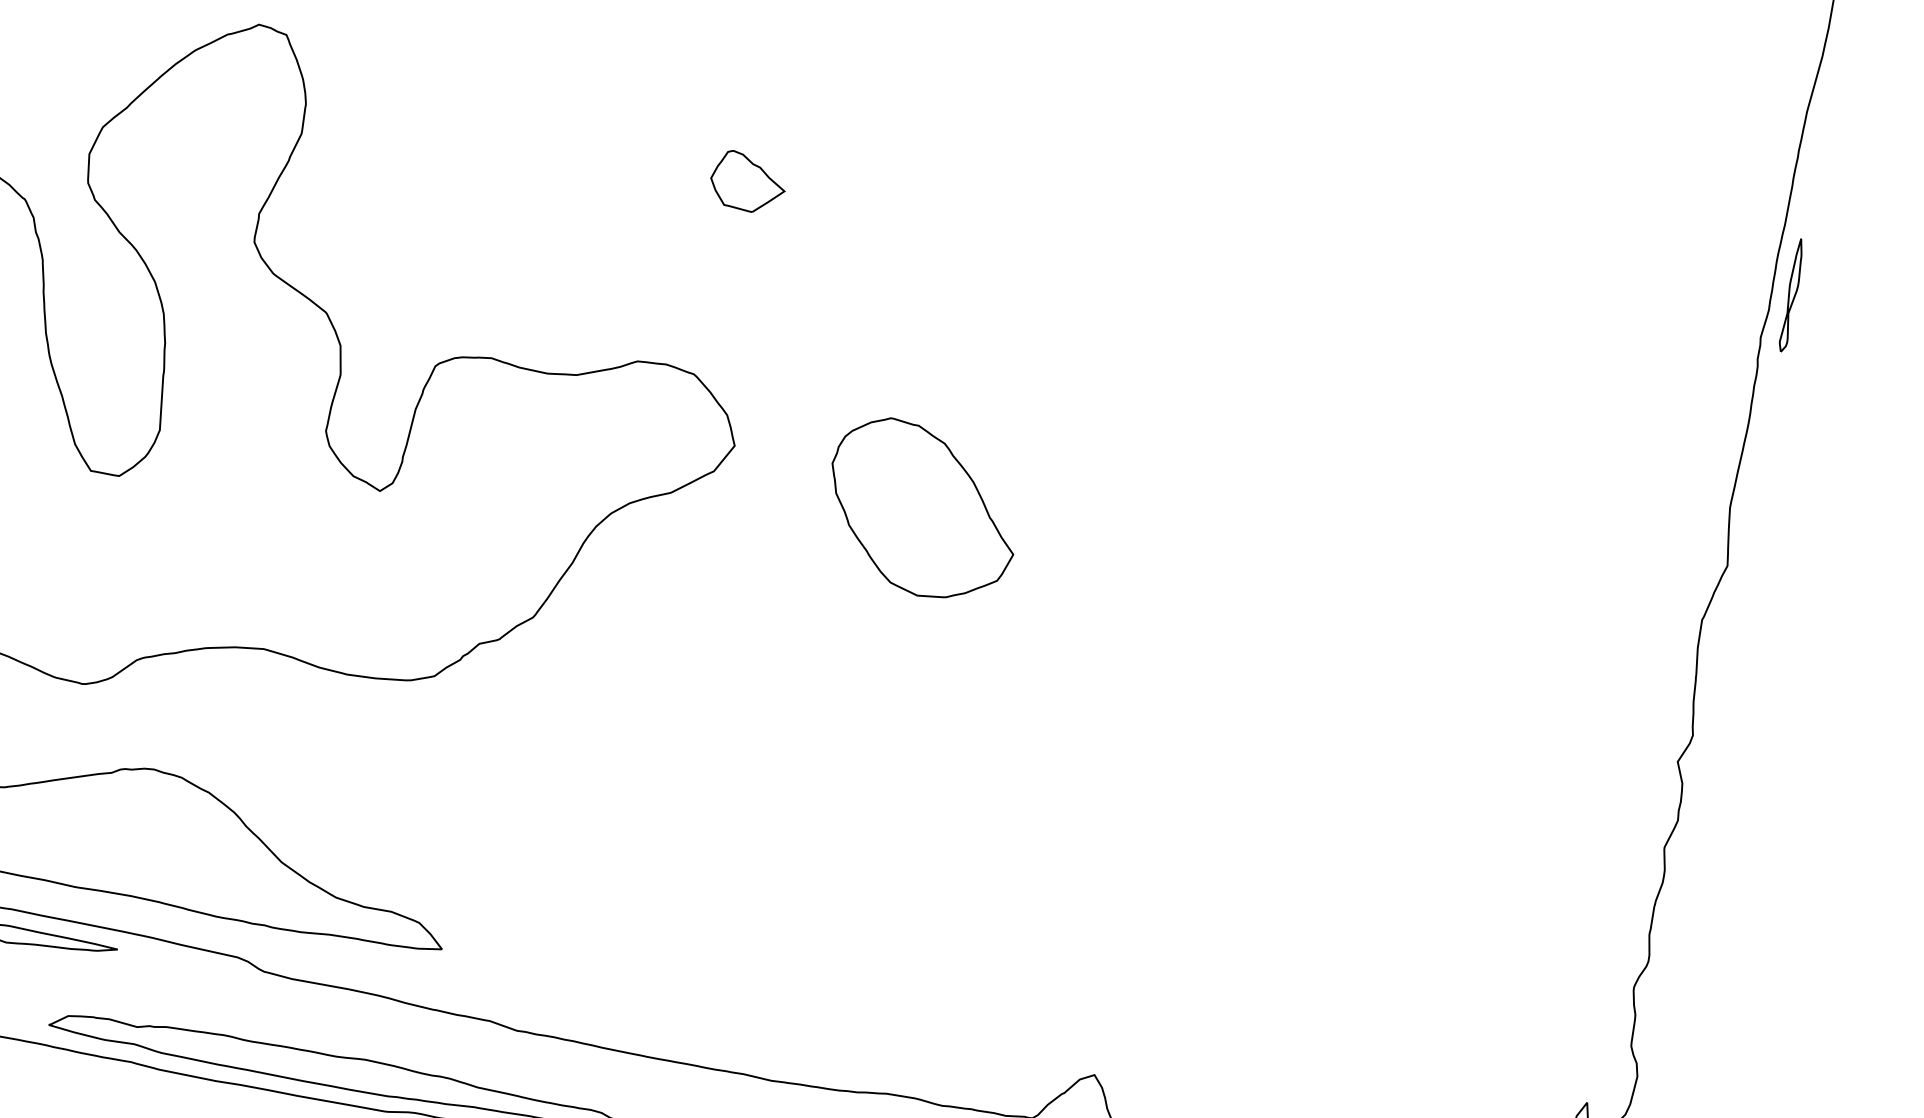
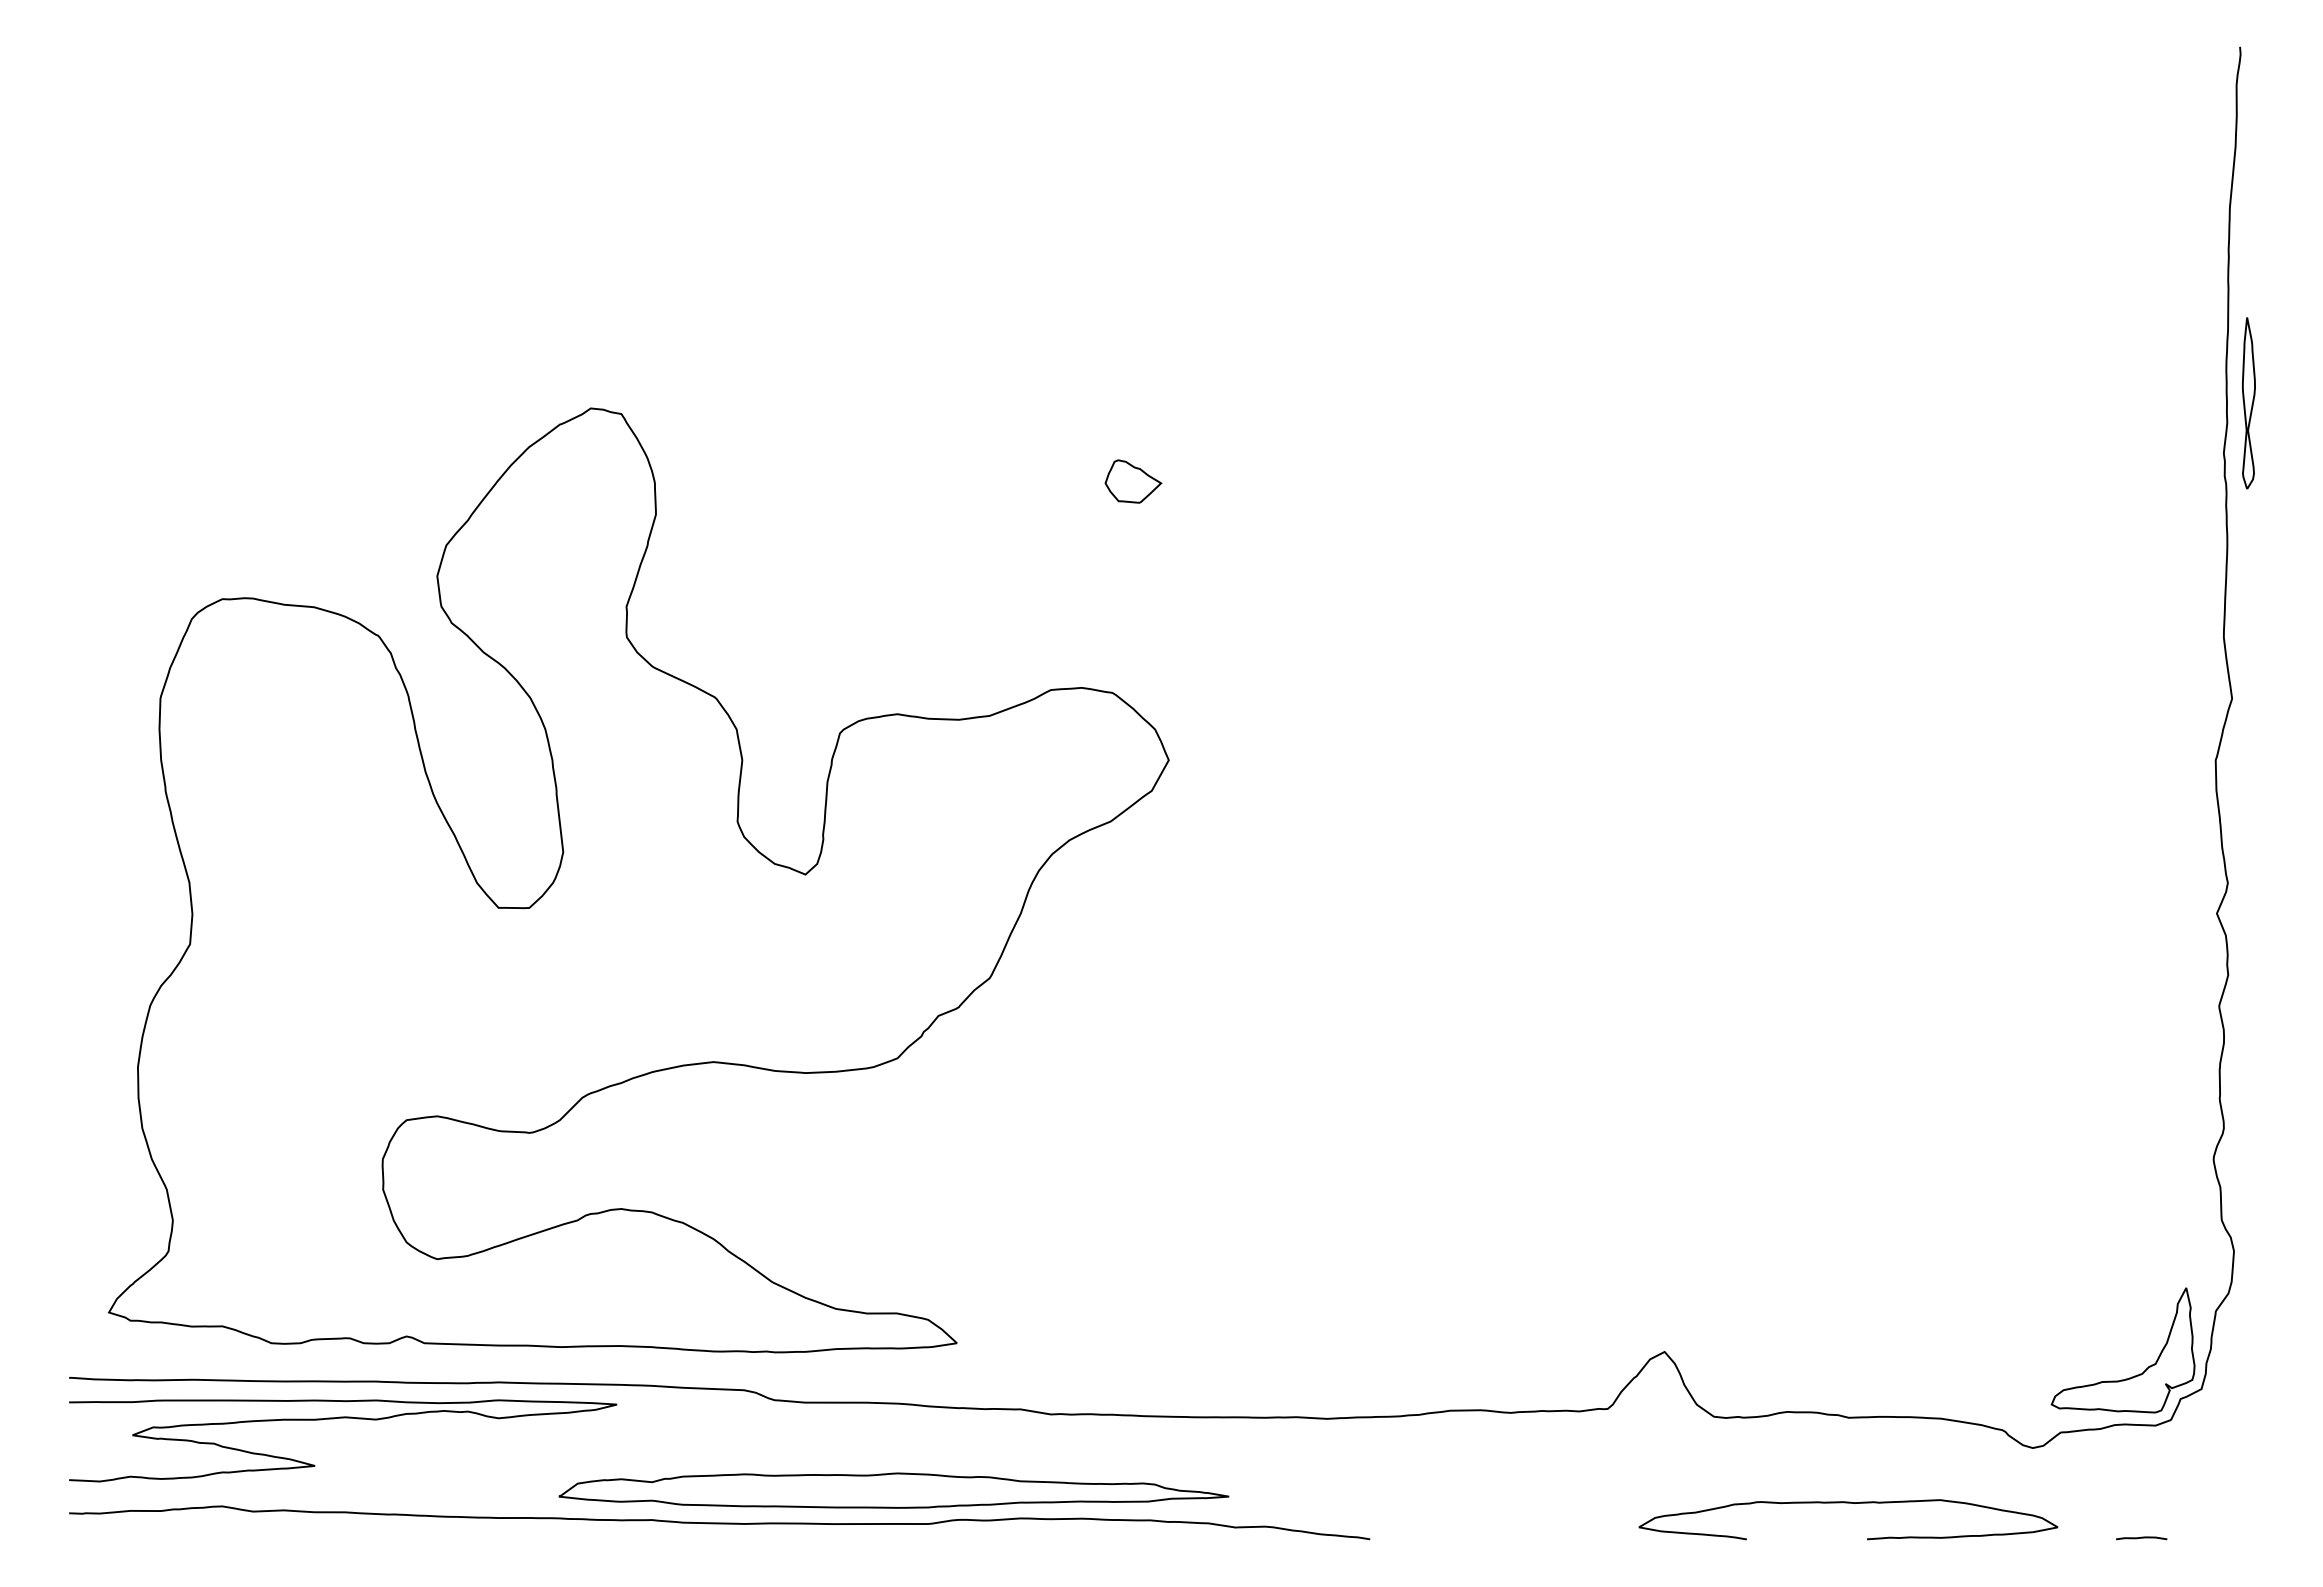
part: (748, 182) -> (1133, 481), size x0.7
part: (1791, 294) -> (2248, 402), size x1.4
part: (922, 509) -> (1377, 791), removed

